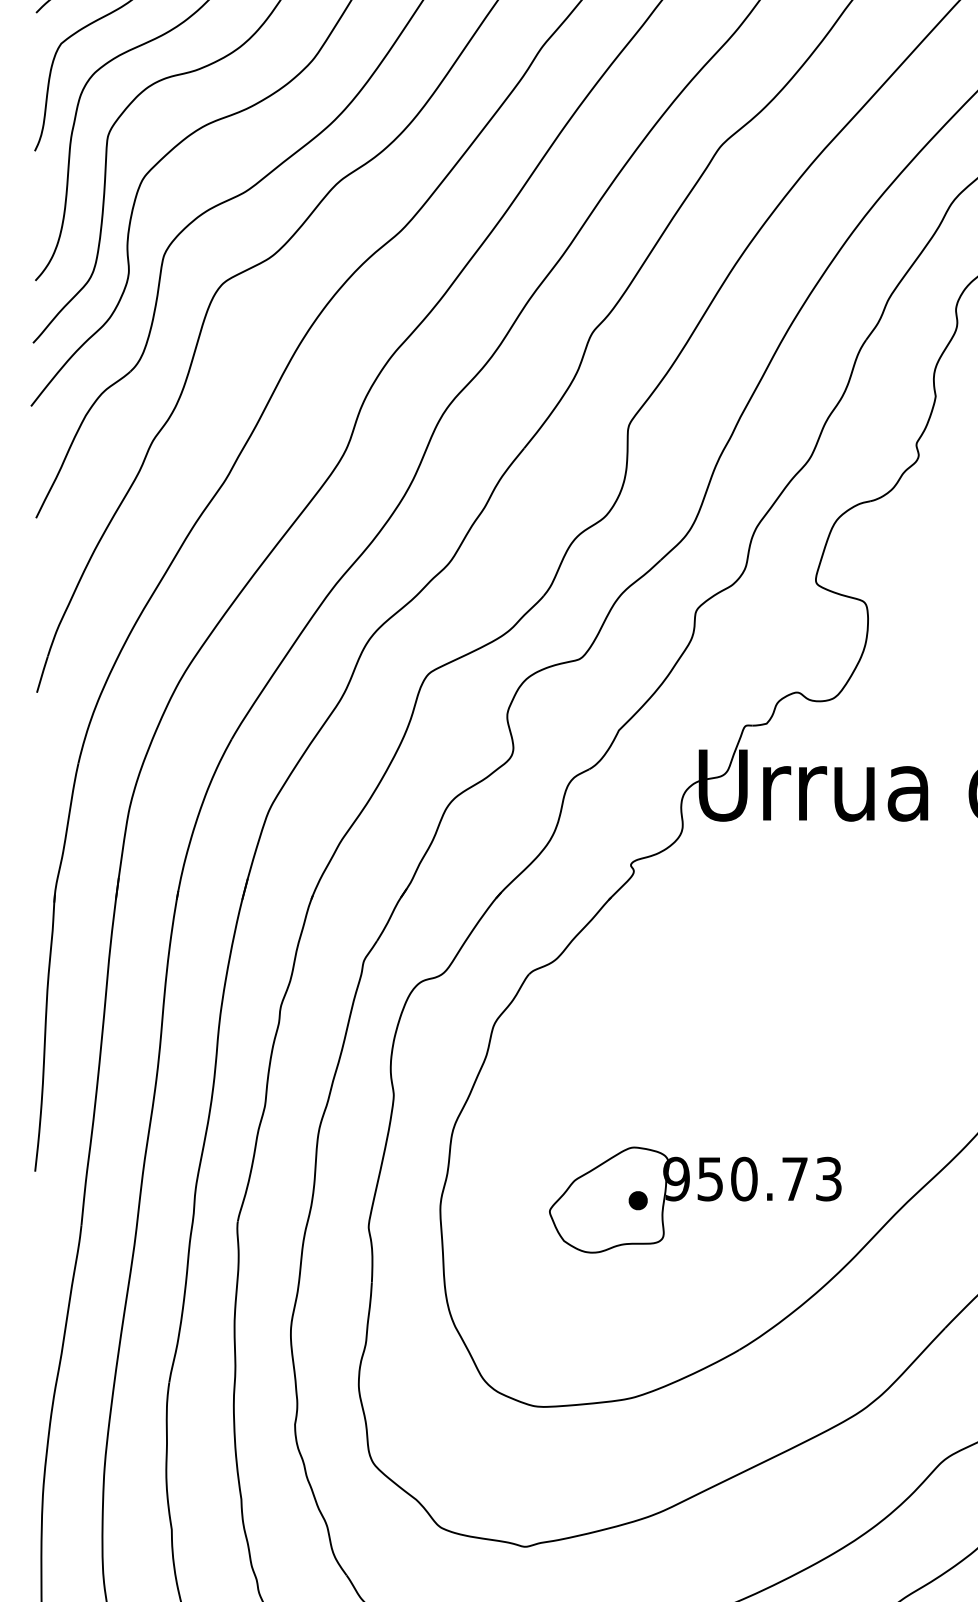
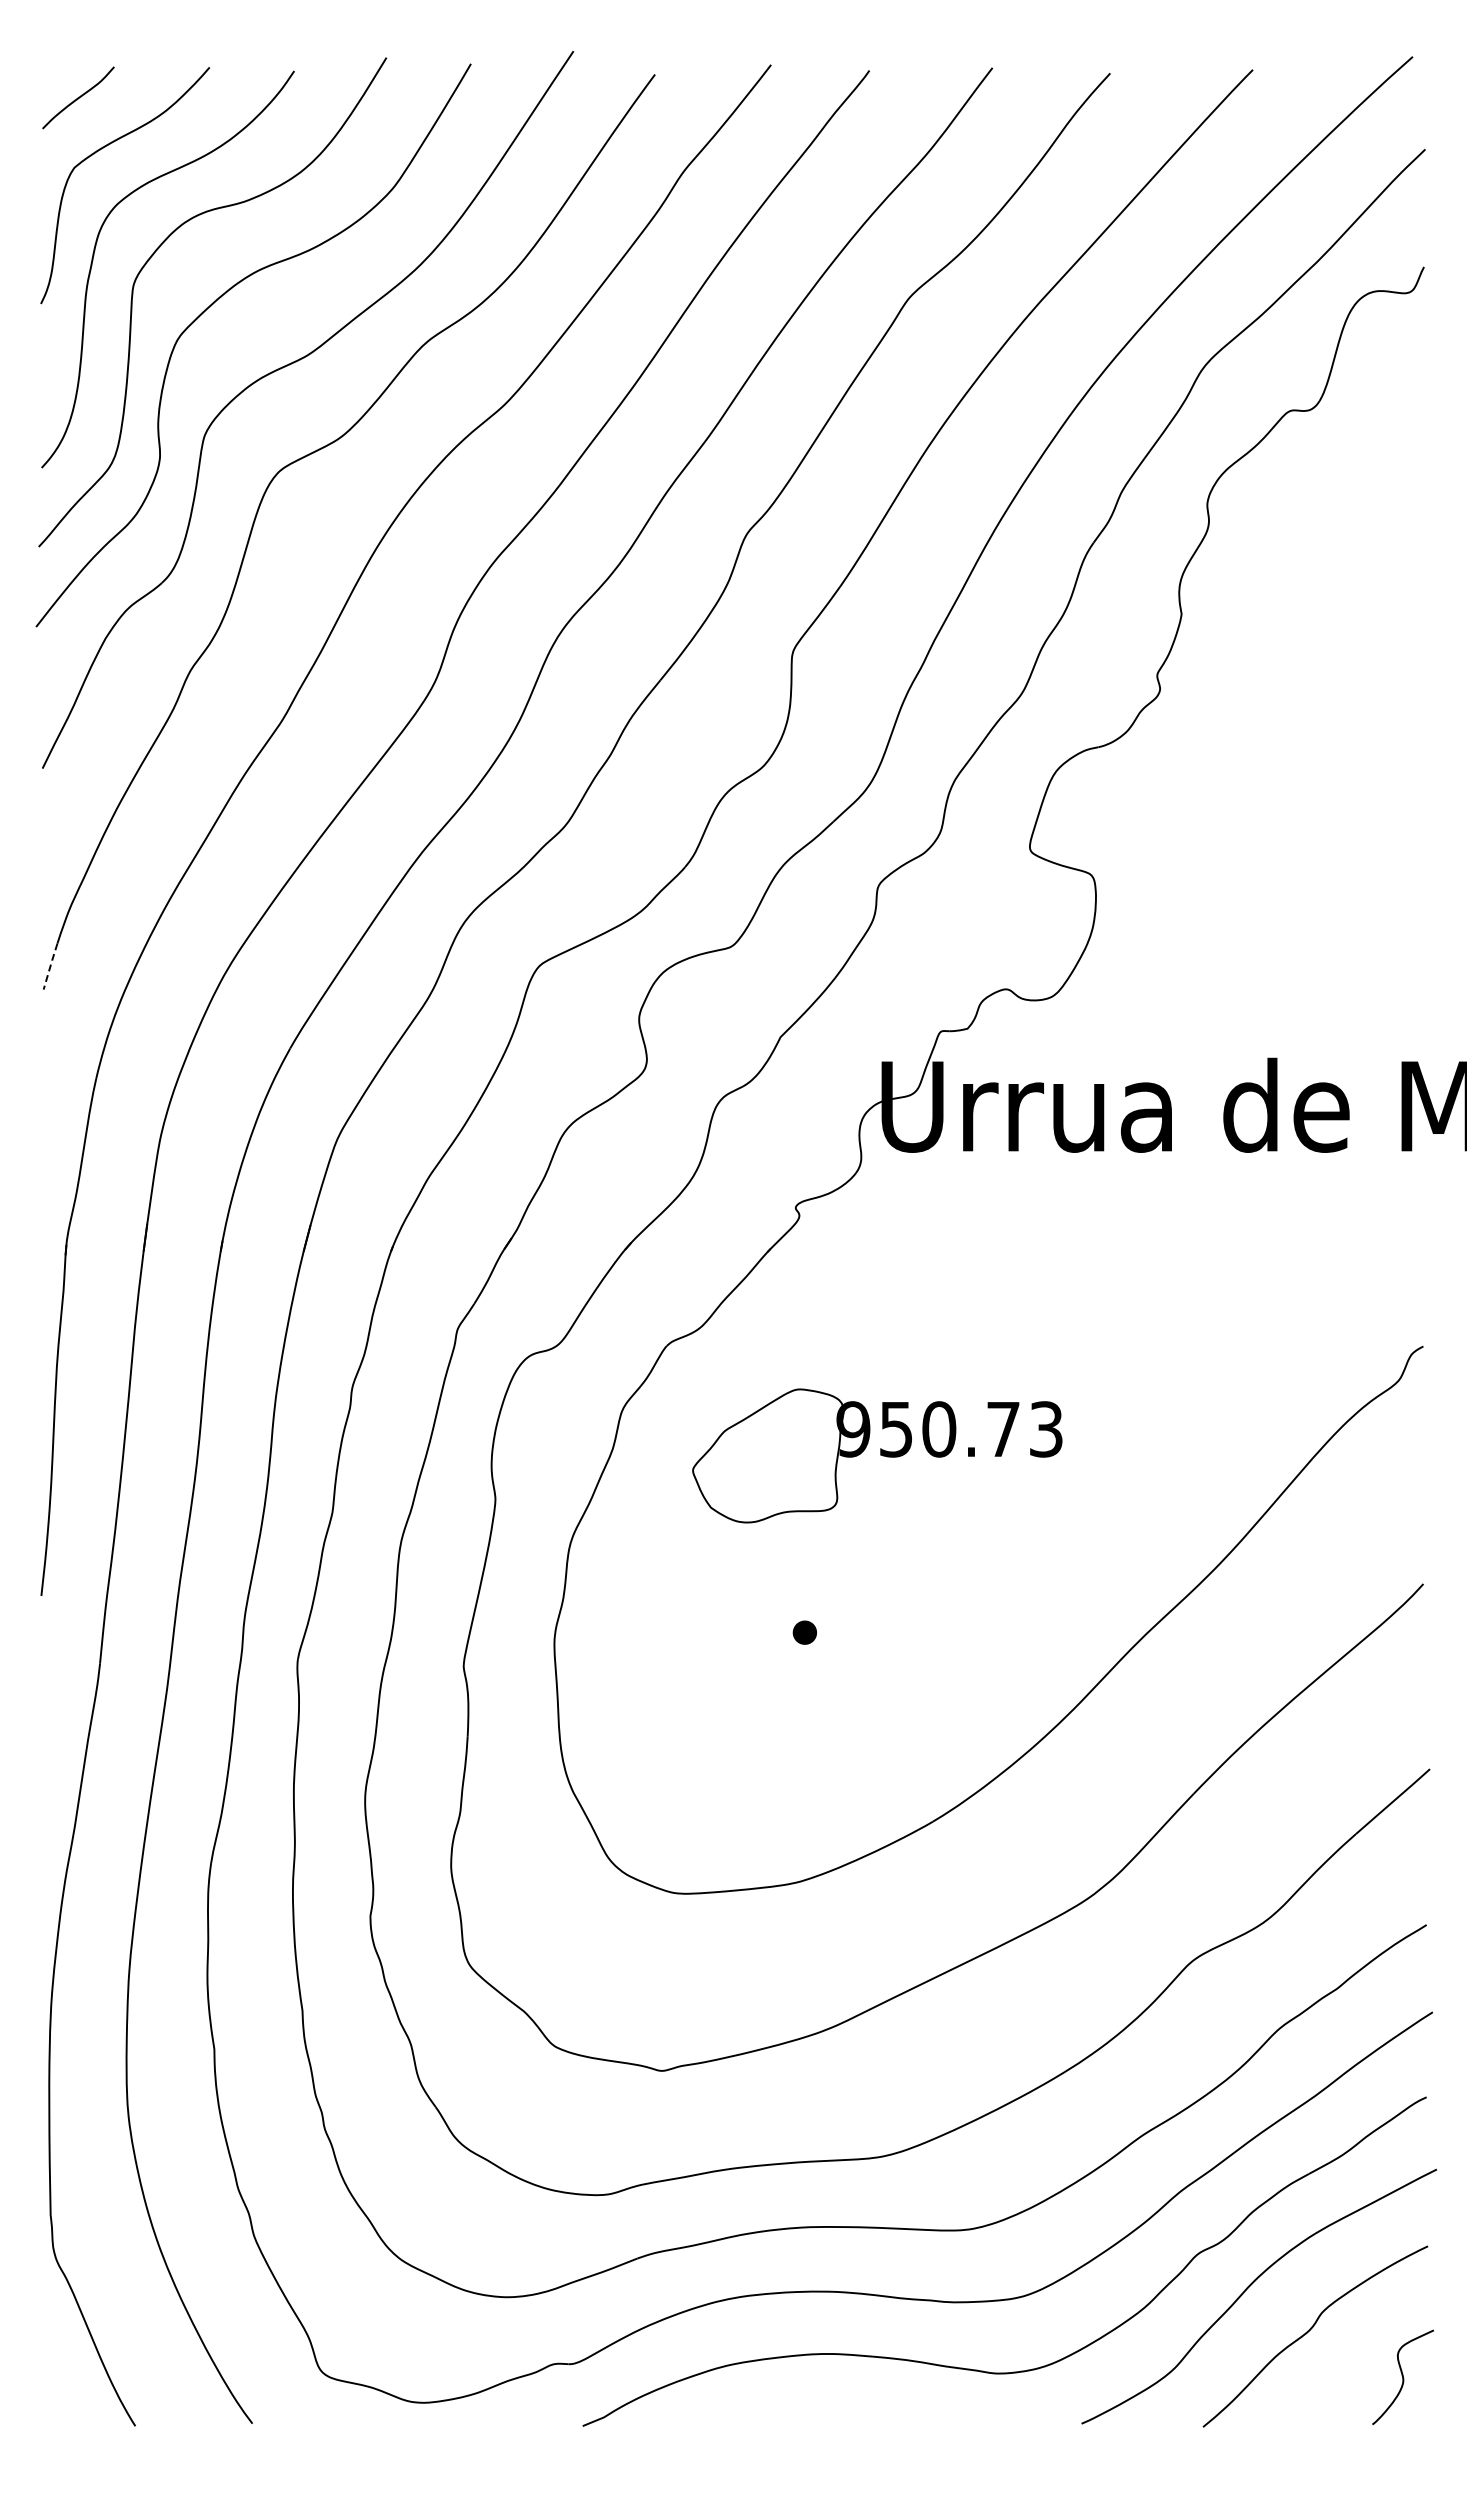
line: (42, 673) -> (50, 965), solid -> dashed
part: (695, 1199) -> (877, 1455), moved

